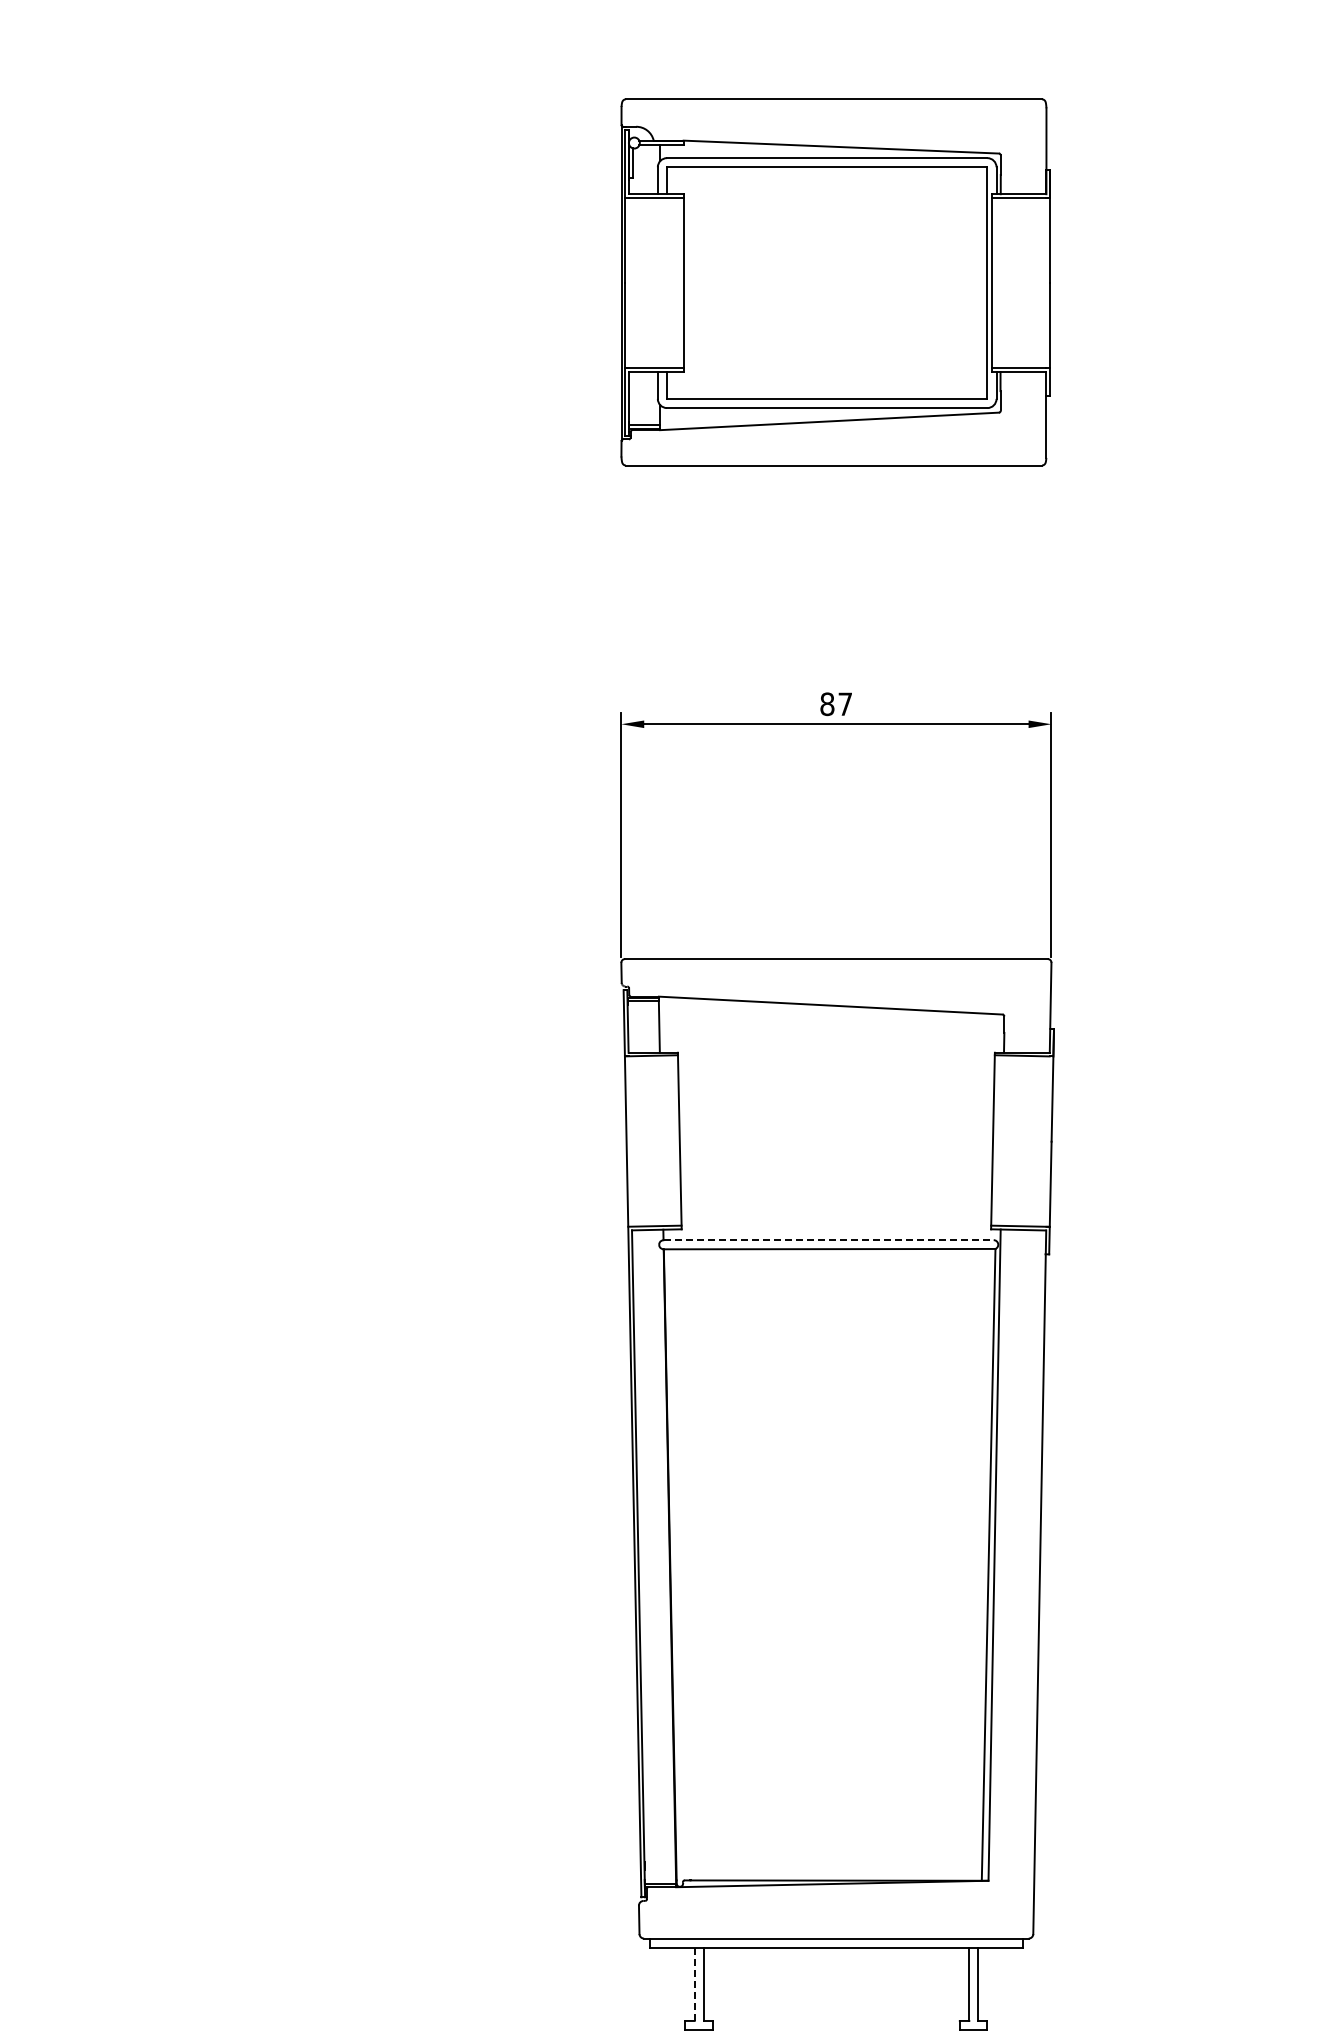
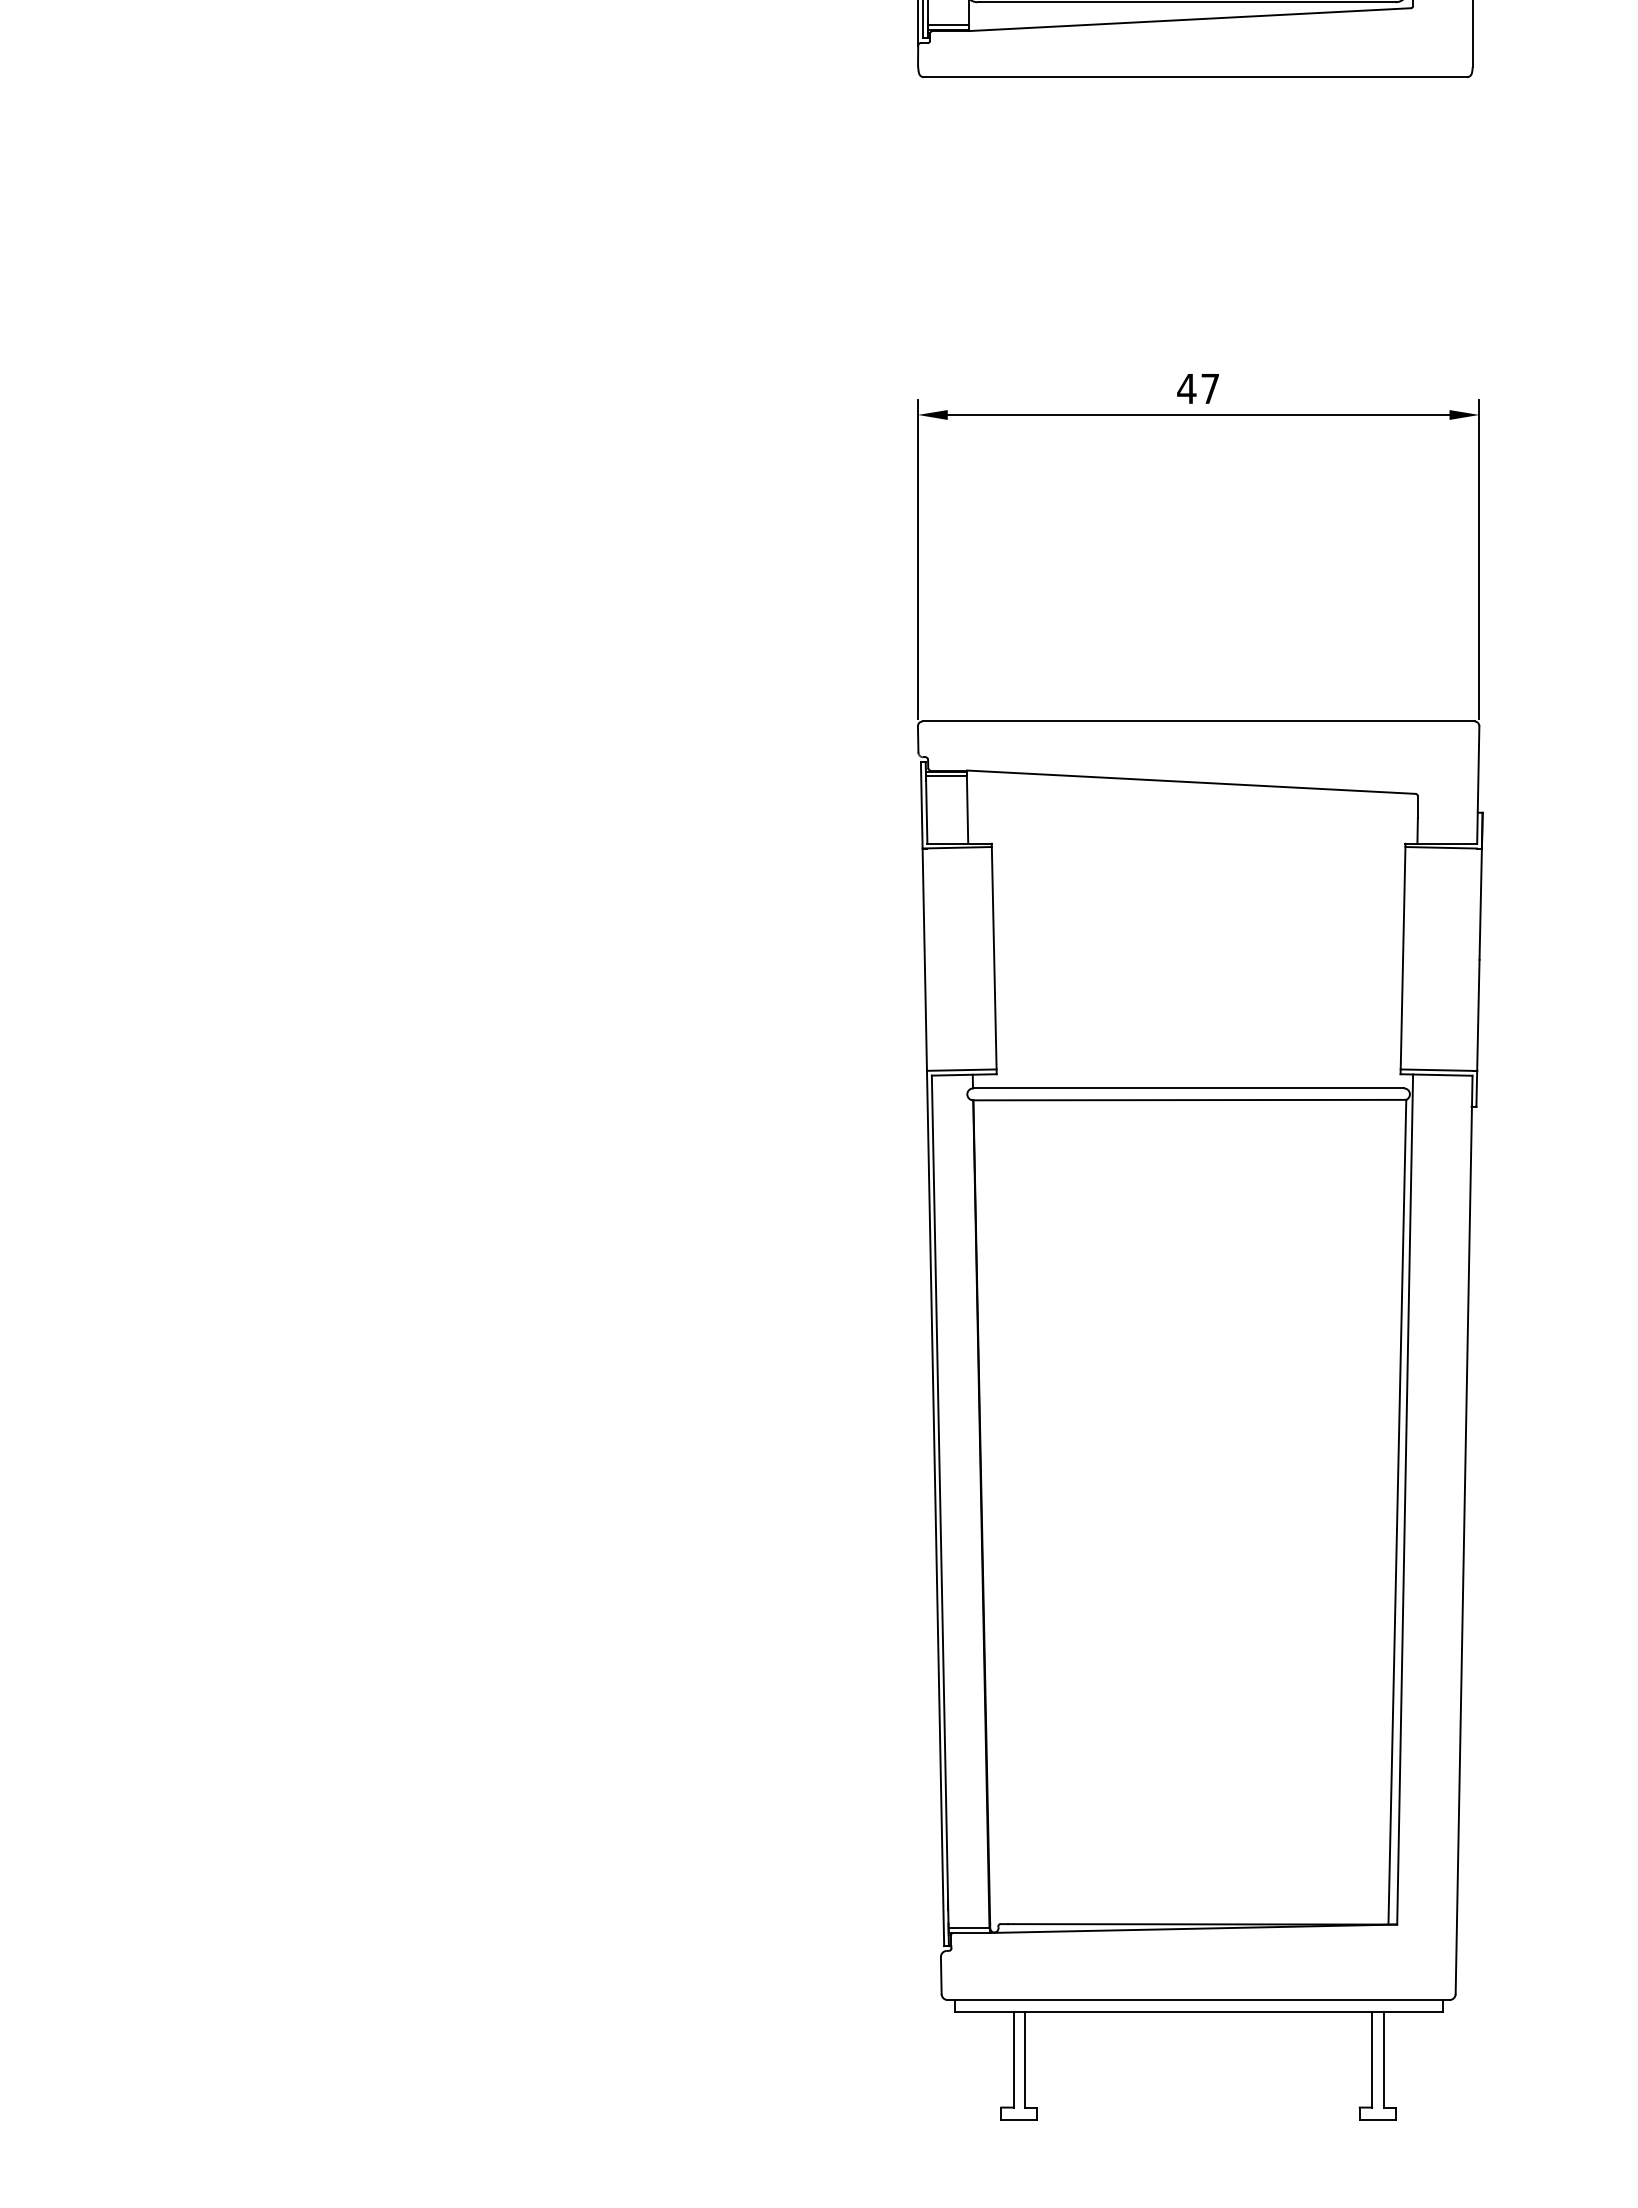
text: (826, 704) -> (1185, 389), 87 -> 47
line: (828, 1240) -> (1188, 1088), dashed -> solid
line: (694, 1984) -> (1013, 2059), dashed -> solid

